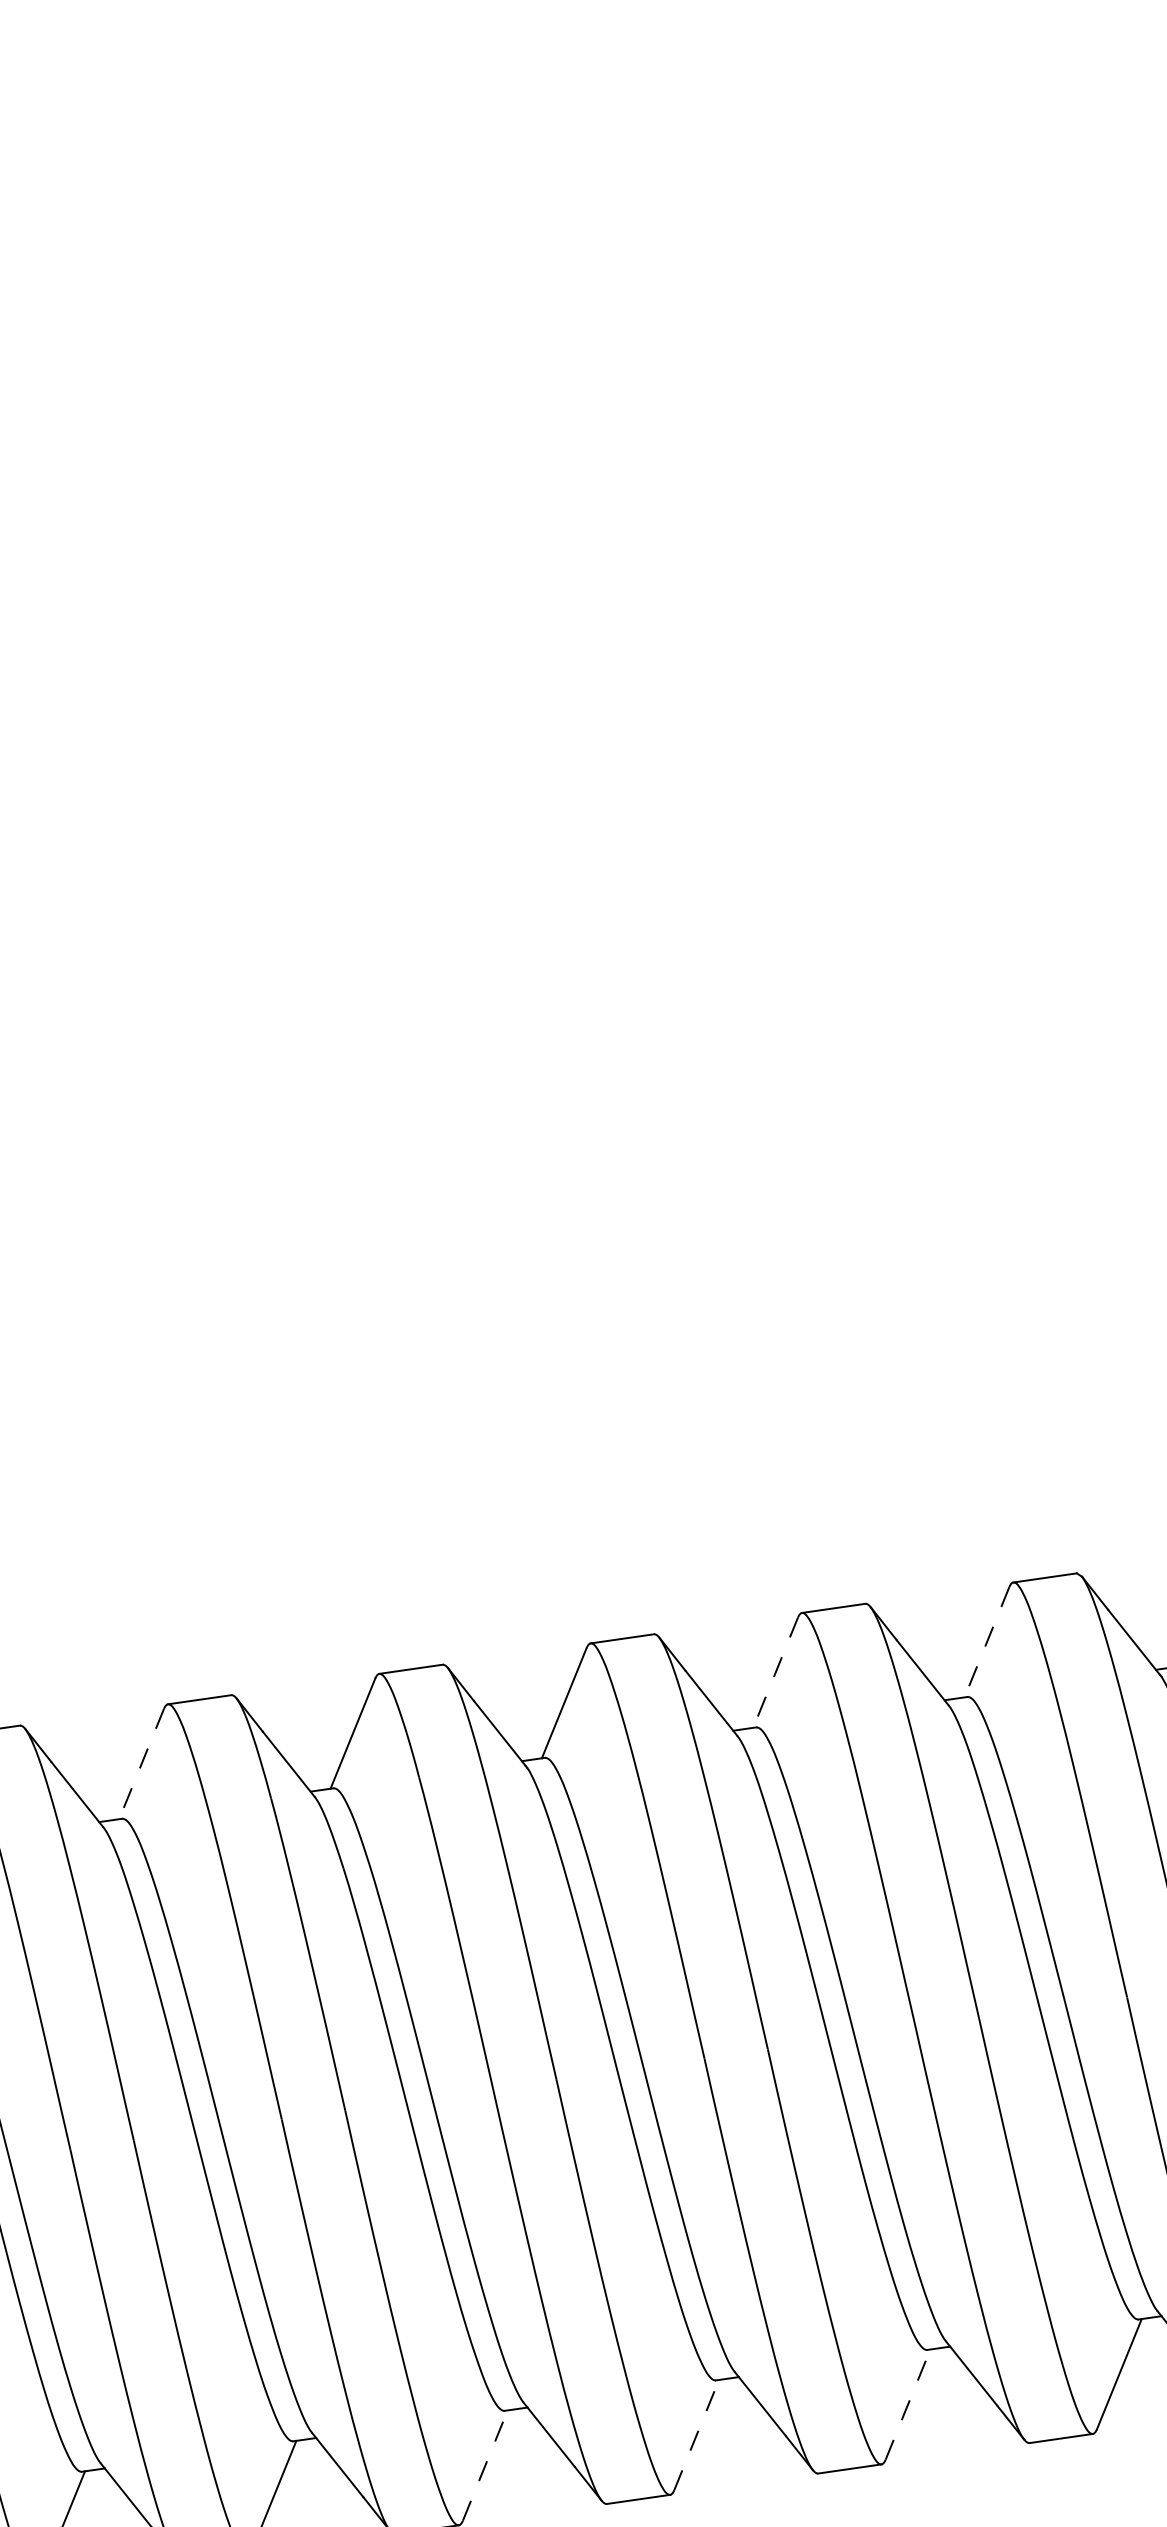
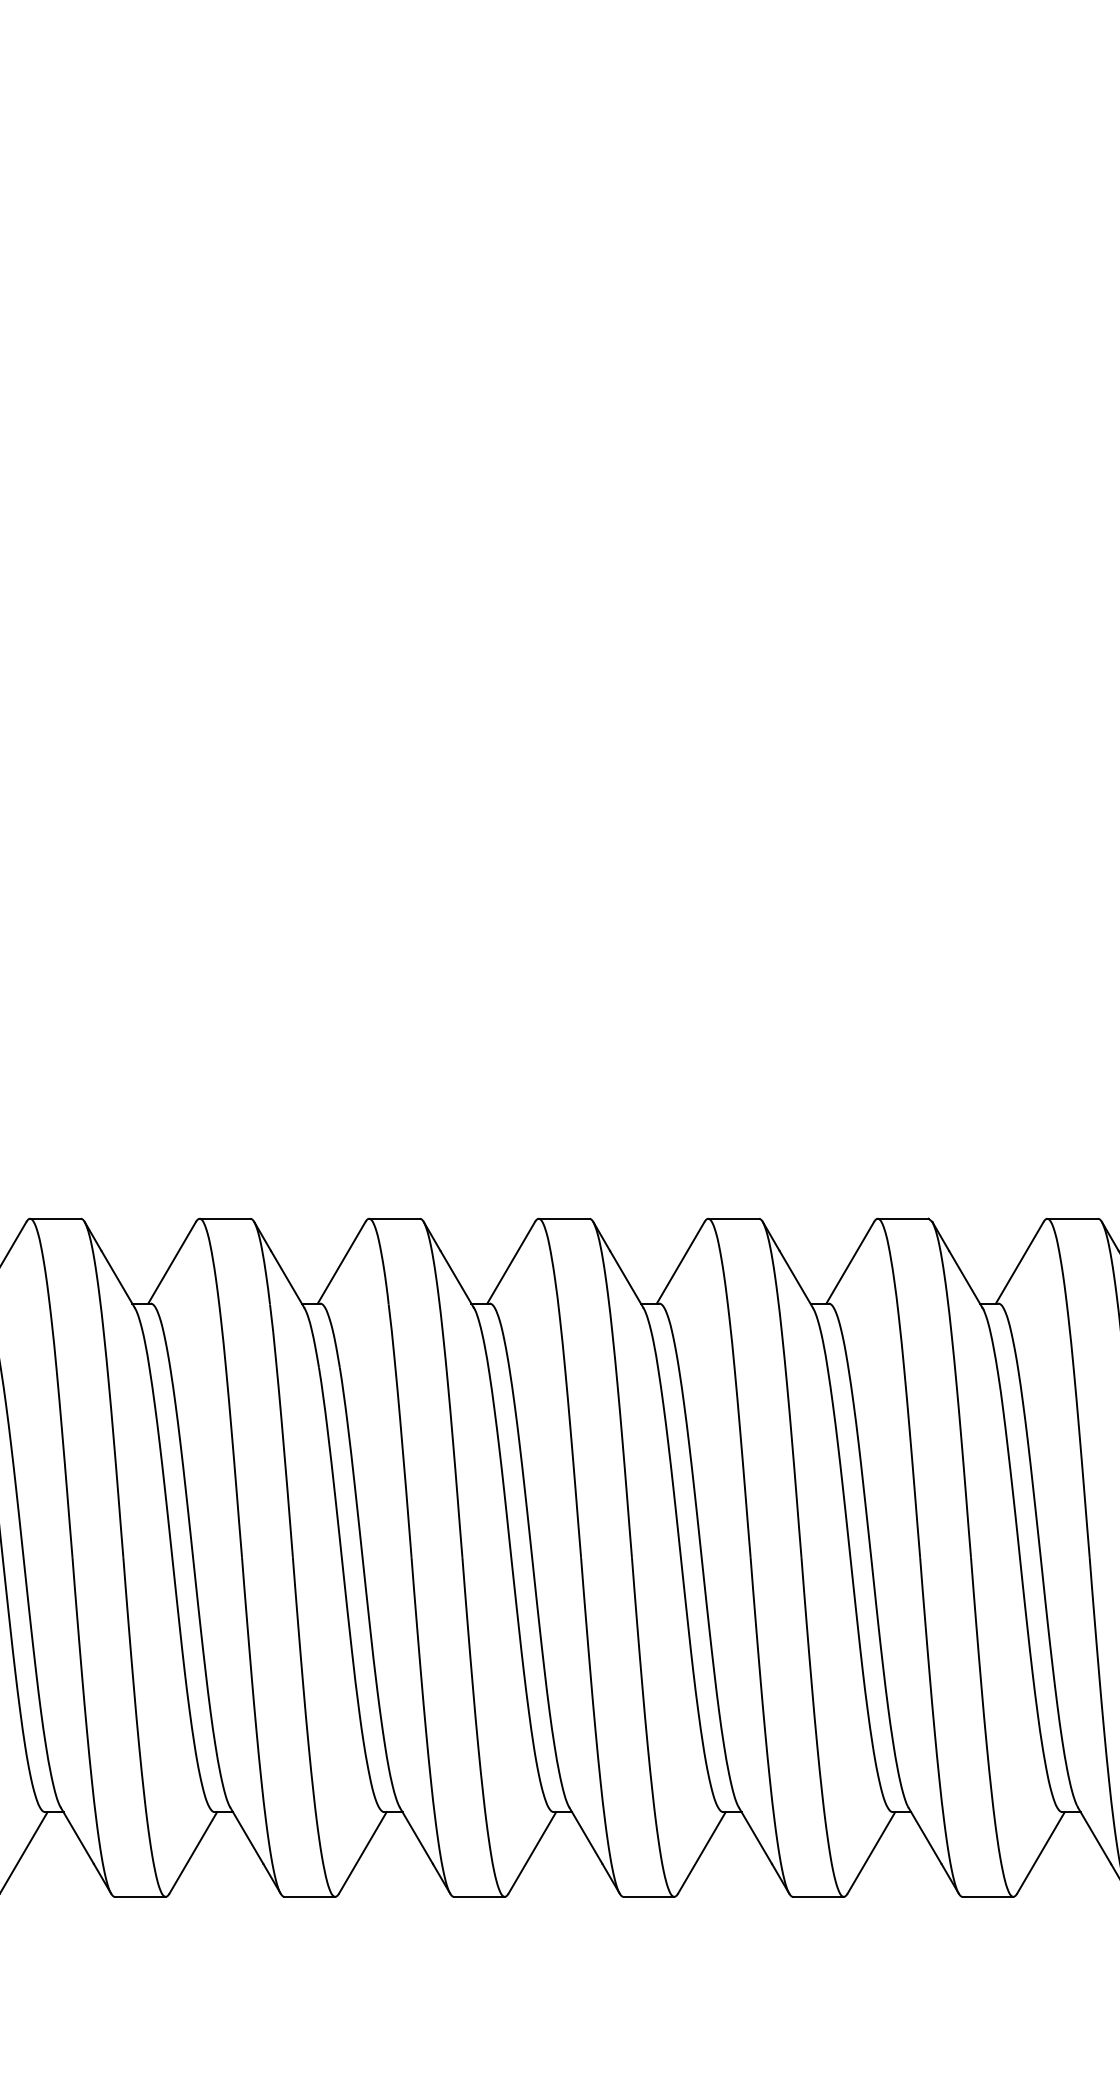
line: (987, 1643) -> (850, 1263), dashed -> solid
line: (775, 1673) -> (680, 1263), dashed -> solid
line: (140, 1765) -> (171, 1263), dashed -> solid
line: (908, 2404) -> (702, 1852), dashed -> solid
line: (696, 2434) -> (532, 1852), dashed -> solid
line: (486, 2464) -> (363, 1852), dashed -> solid

